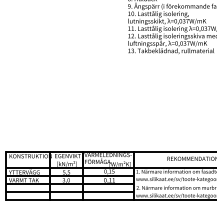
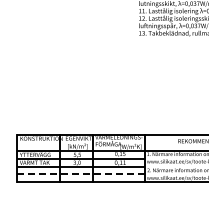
line: (70, 192) -> (81, 174), solid -> dashed

